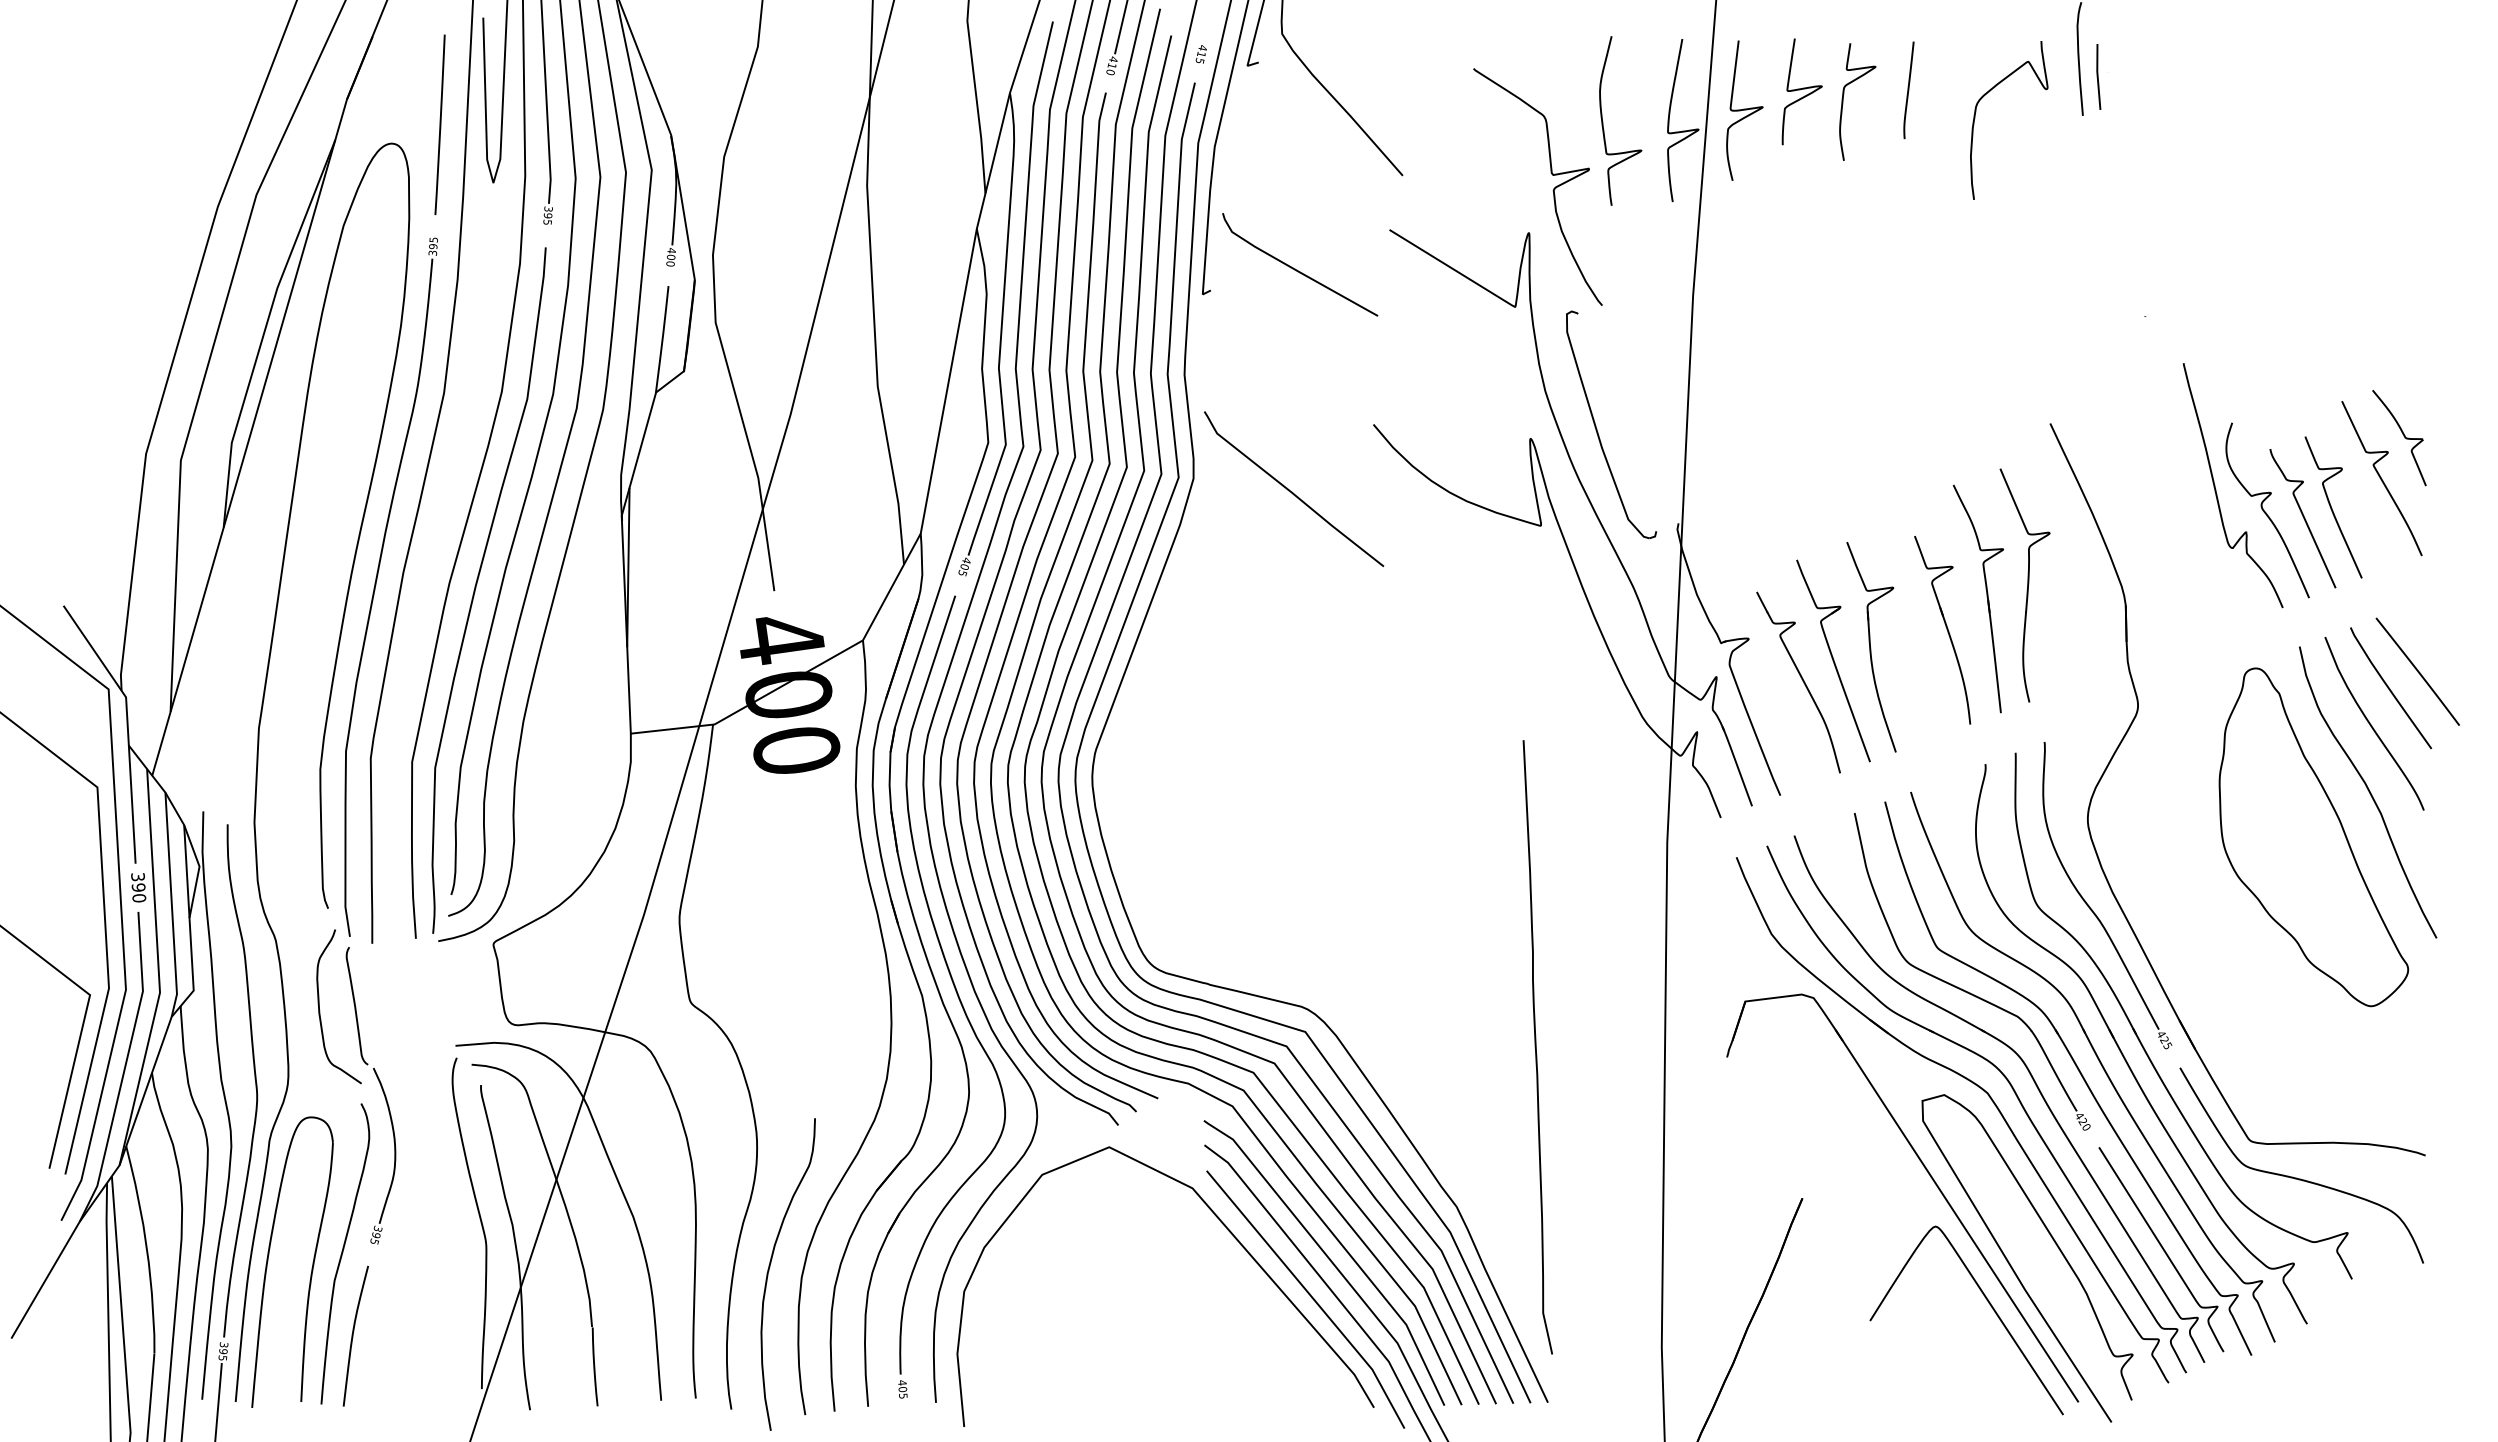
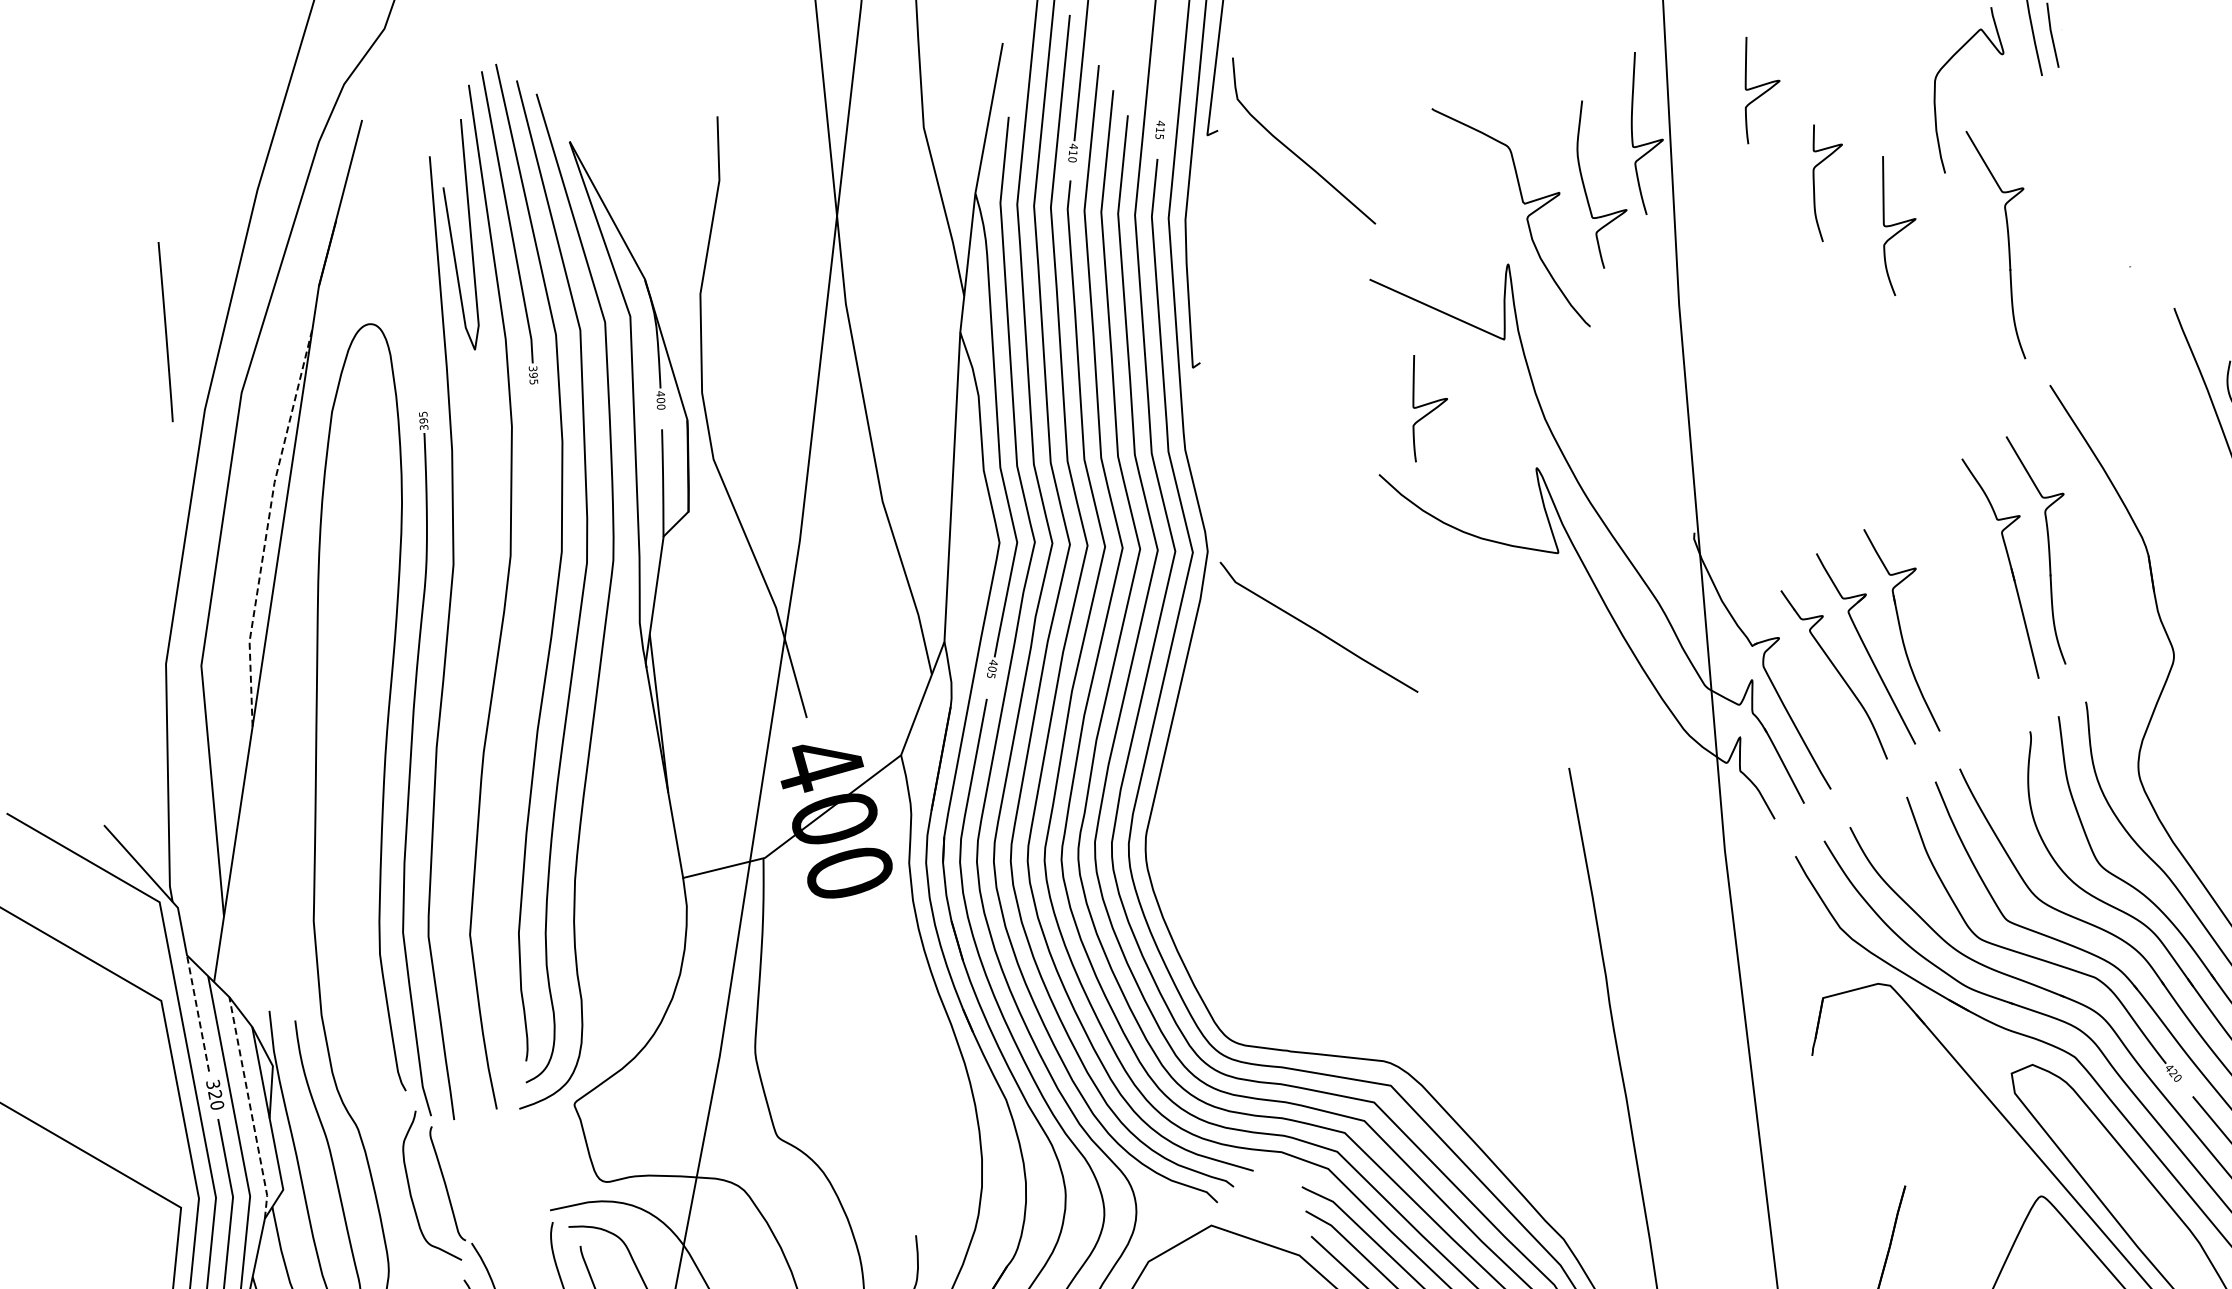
curve: (1908, 90) -> (1865, 73), removed
curve: (1843, 101) -> (1814, 183), moved
curve: (1744, 110) -> (1897, 224), moved
part: (1603, 121) -> (1585, 186), moved
line: (439, 124) -> (165, 331), moved
curve: (1297, 269) -> (1283, 330), removed
part: (2024, 277) -> (2005, 243), added
line: (265, 330) -> (268, 525), solid -> dashed
curve: (1429, 362) -> (1426, 405), added
part: (1597, 429) -> (1601, 450), removed
curve: (1292, 491) -> (1317, 629), moved
curve: (476, 588) -> (511, 754), removed
part: (1942, 629) -> (1969, 603), removed
line: (132, 804) -> (198, 1013), solid -> dashed
text: (138, 887) -> (215, 1094), 390 -> 320
line: (171, 905) -> (250, 1108), solid -> dashed

